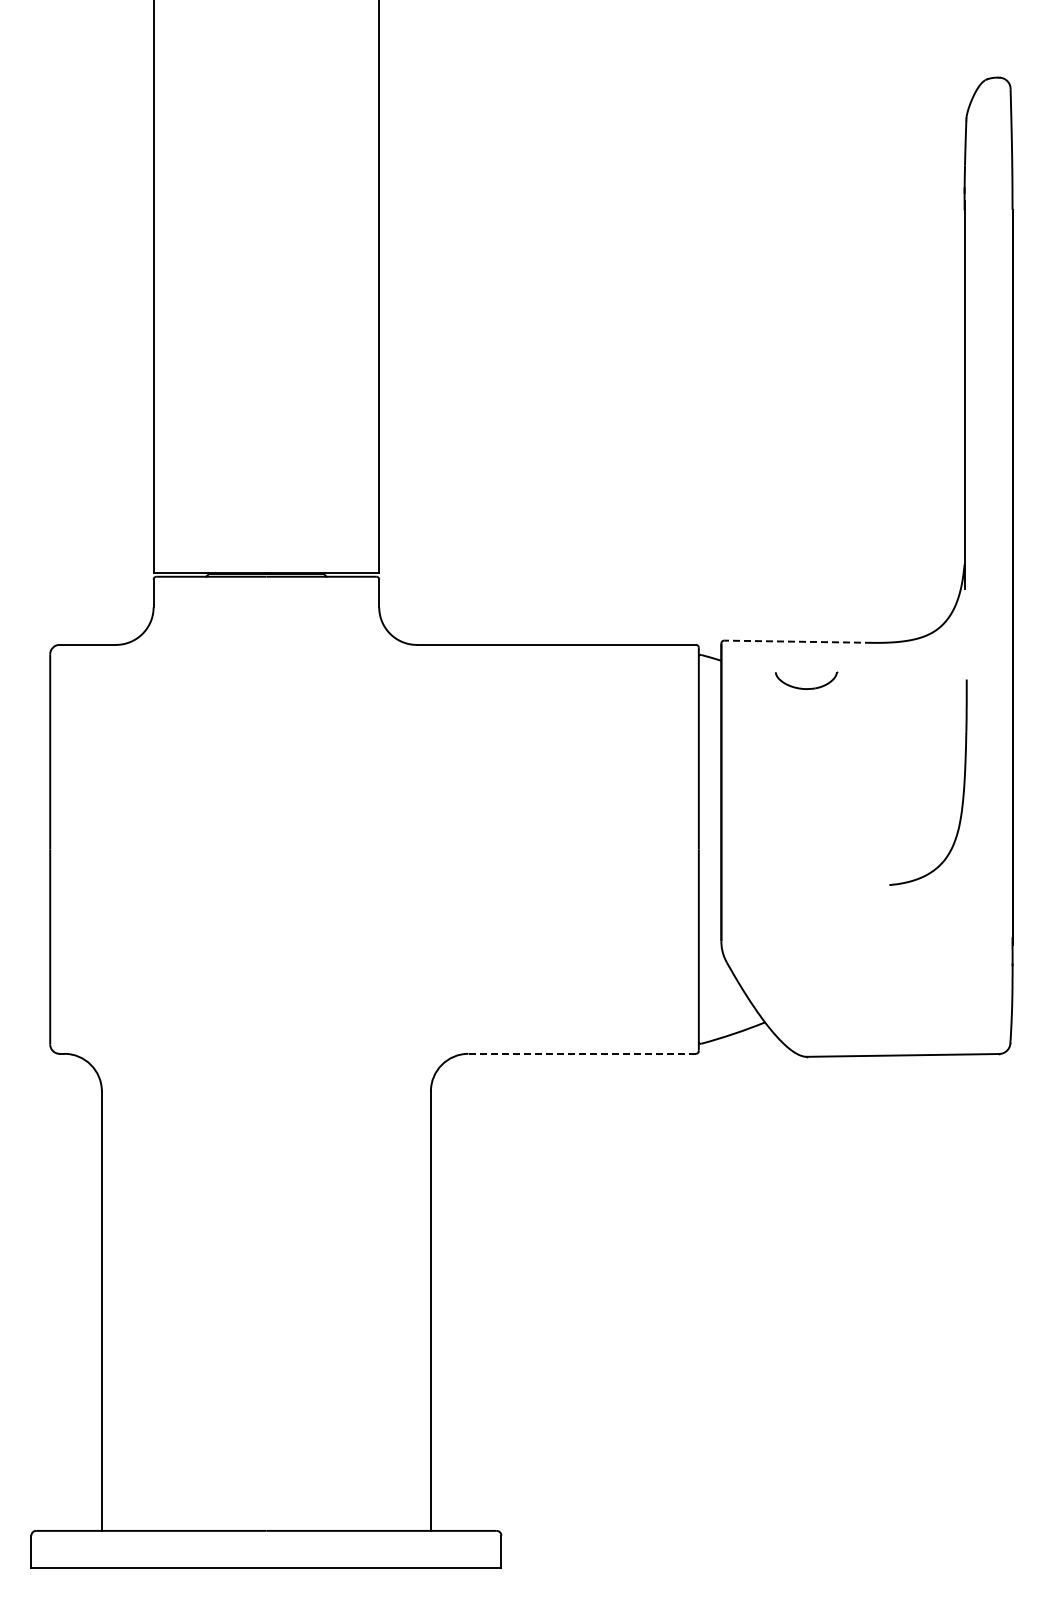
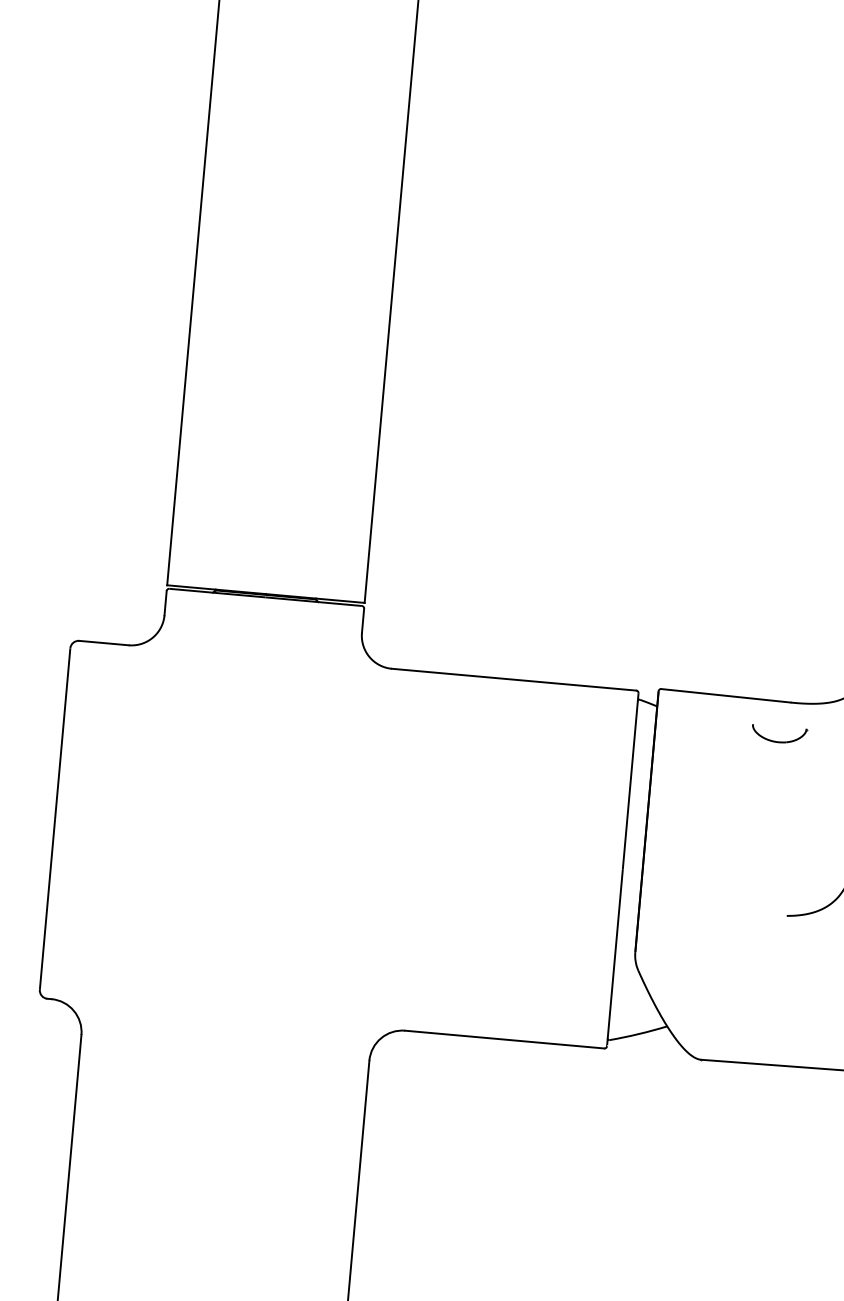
line: (798, 641) -> (726, 695), dashed -> solid
part: (806, 688) -> (778, 741), moved
line: (582, 1053) -> (505, 1039), dashed -> solid

